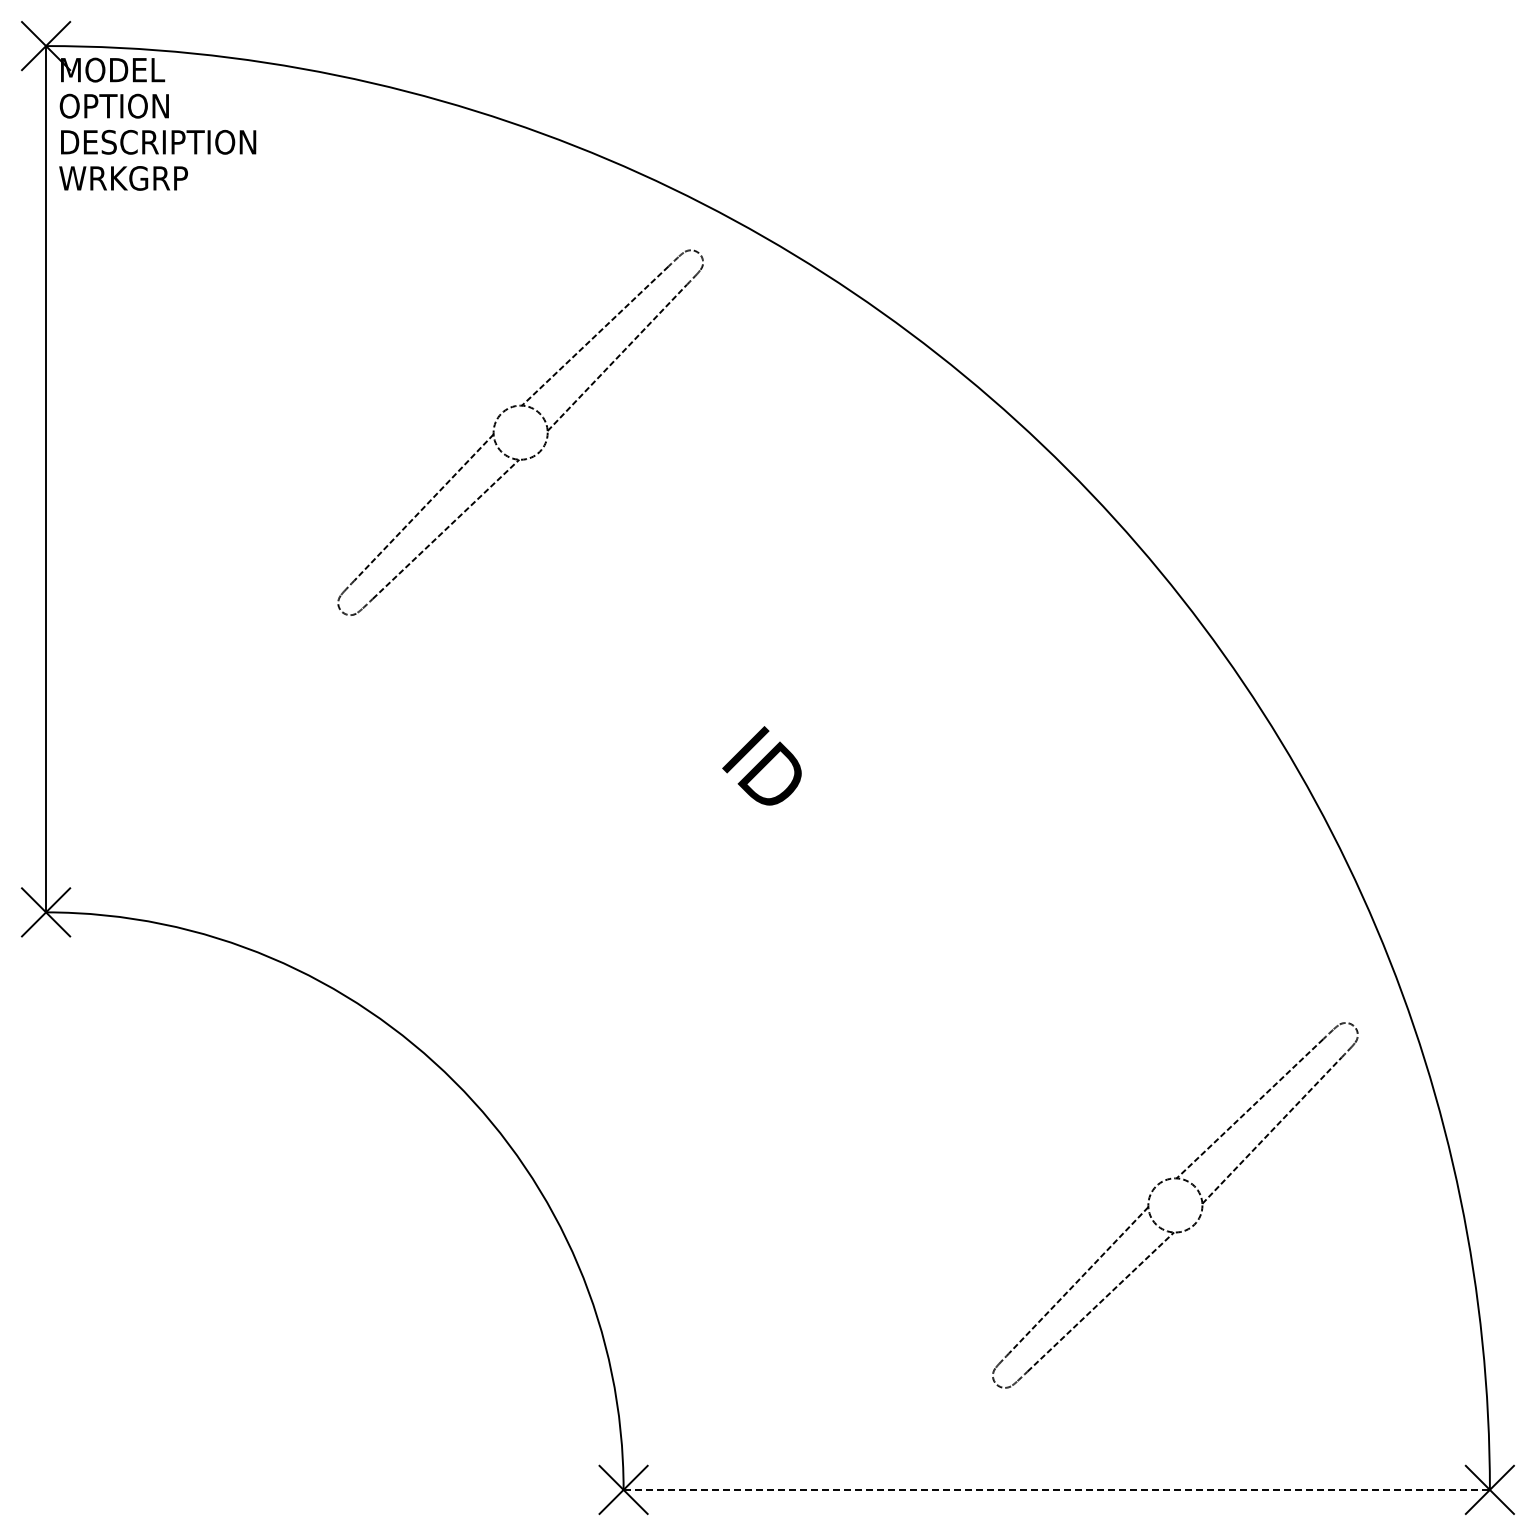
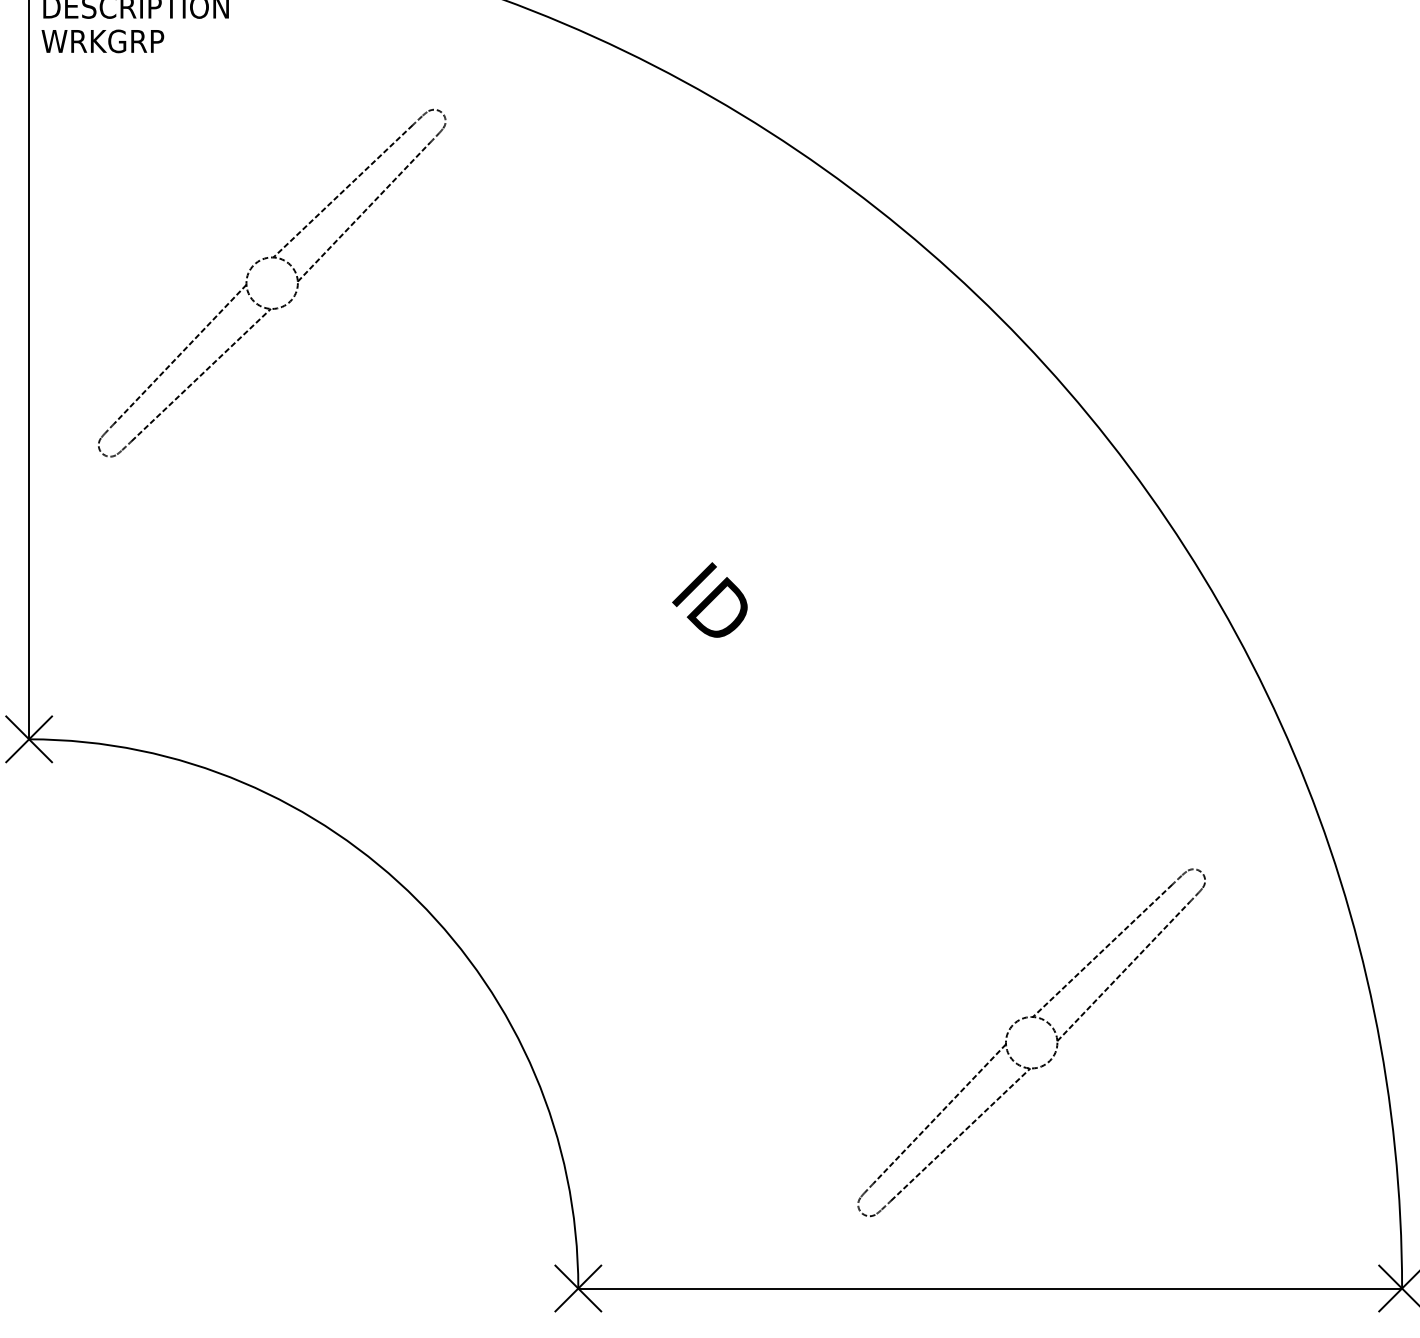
part: (515, 407) -> (267, 259), moved
part: (1199, 1214) -> (1054, 1051), moved
line: (1057, 1489) -> (990, 1288), dashed -> solid

